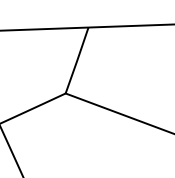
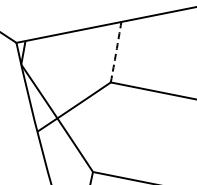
arc: (77, 60) -> (116, 52), solid -> dashed

